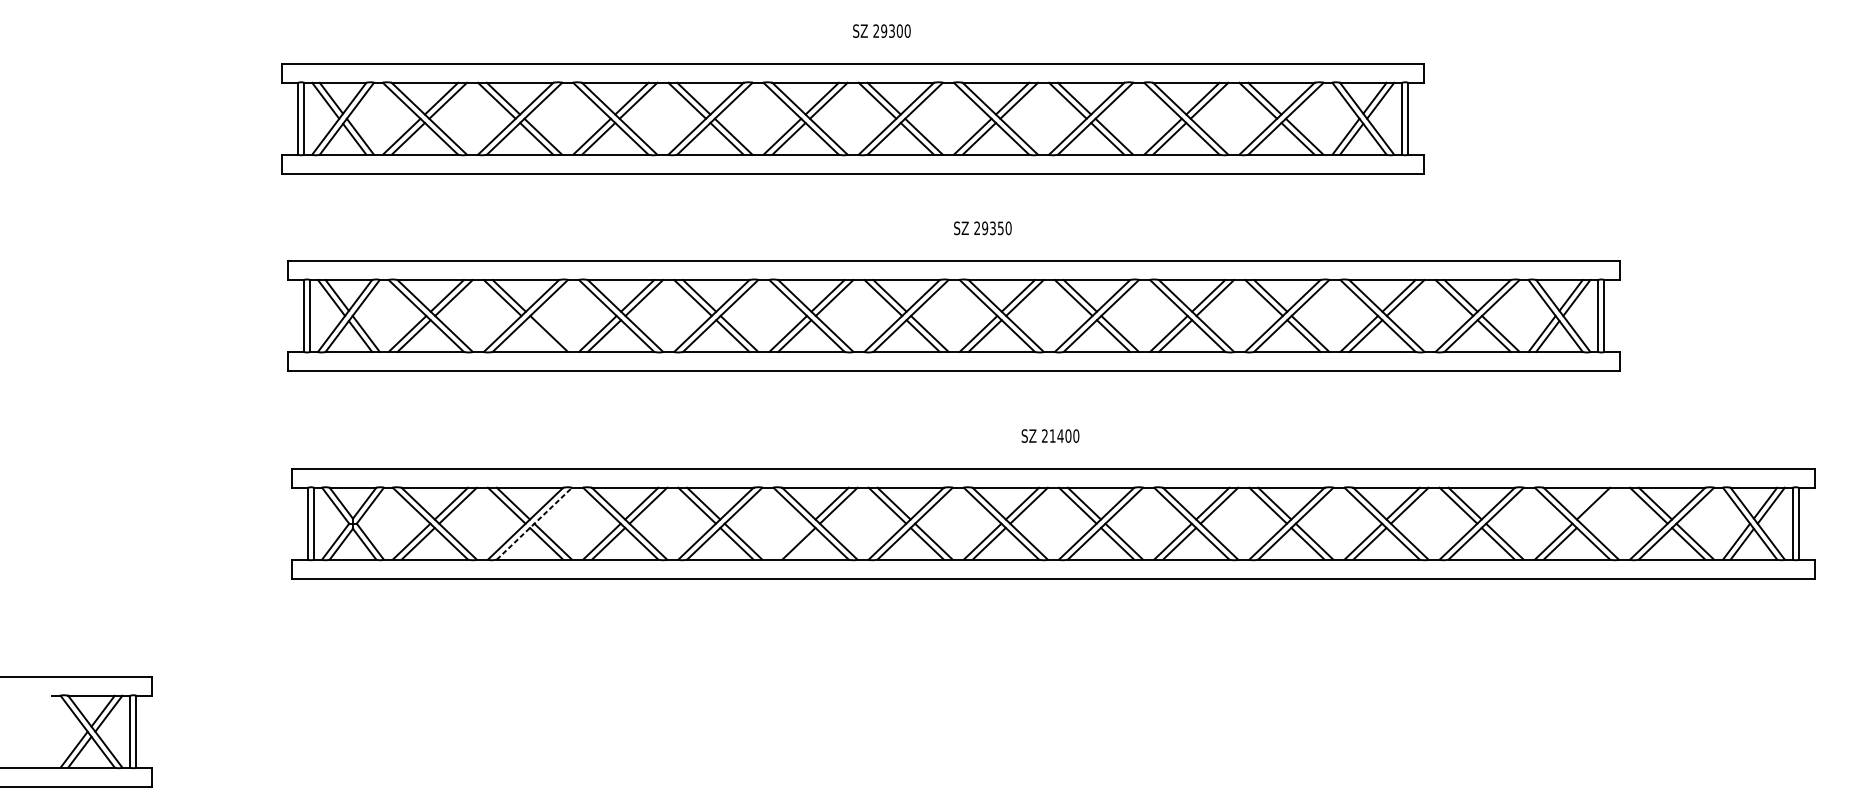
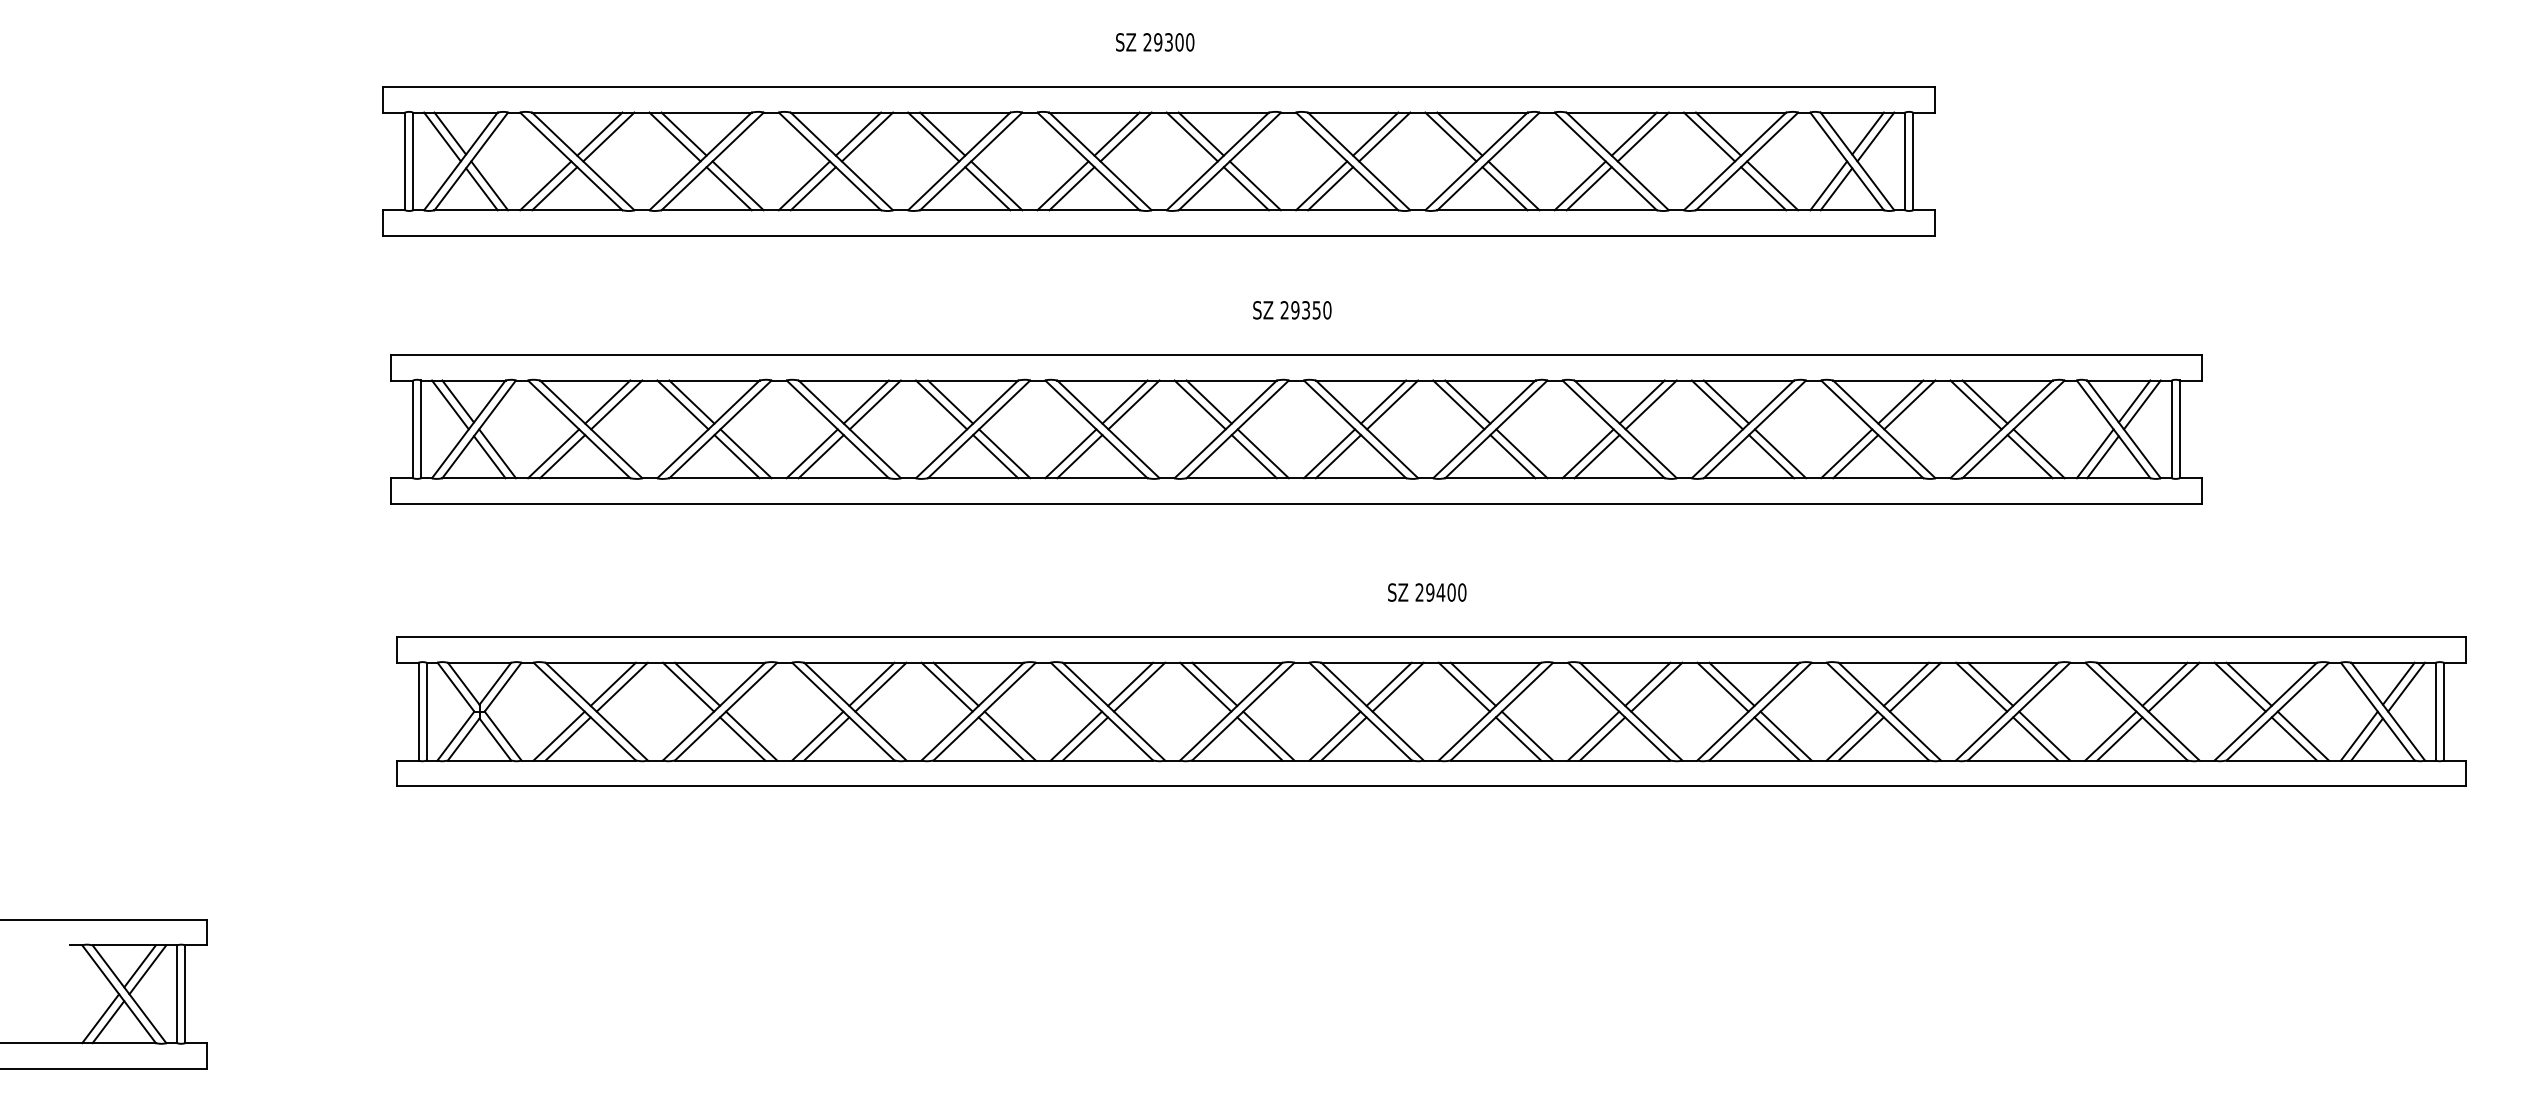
text: (882, 31) -> (1155, 42), moved
text: (982, 228) -> (1292, 310), moved
line: (542, 335) -> (736, 456), added
text: (1052, 436) -> (1430, 592), 21400 -> 29400
line: (1599, 505) -> (2173, 686), added
line: (534, 523) -> (726, 711), dashed -> solid
line: (792, 541) -> (1076, 735), added

